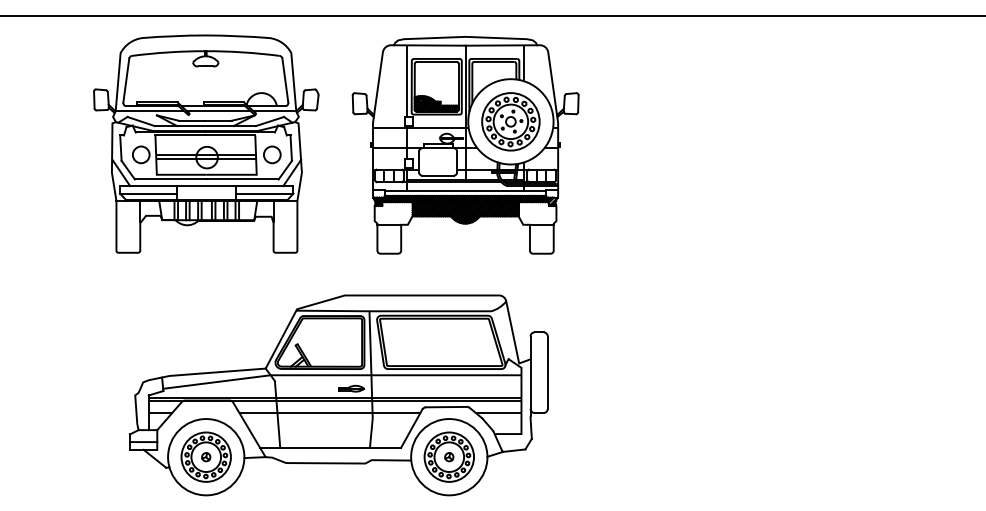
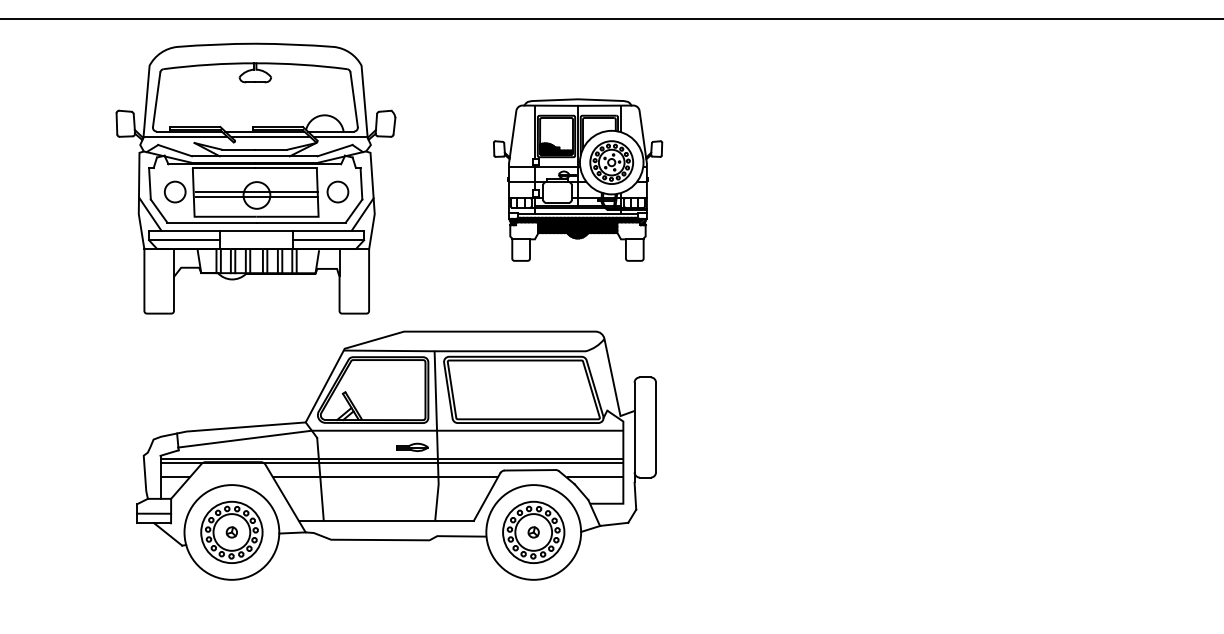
part: (465, 144) -> (577, 179), size x0.6
part: (338, 395) -> (396, 455), moved

